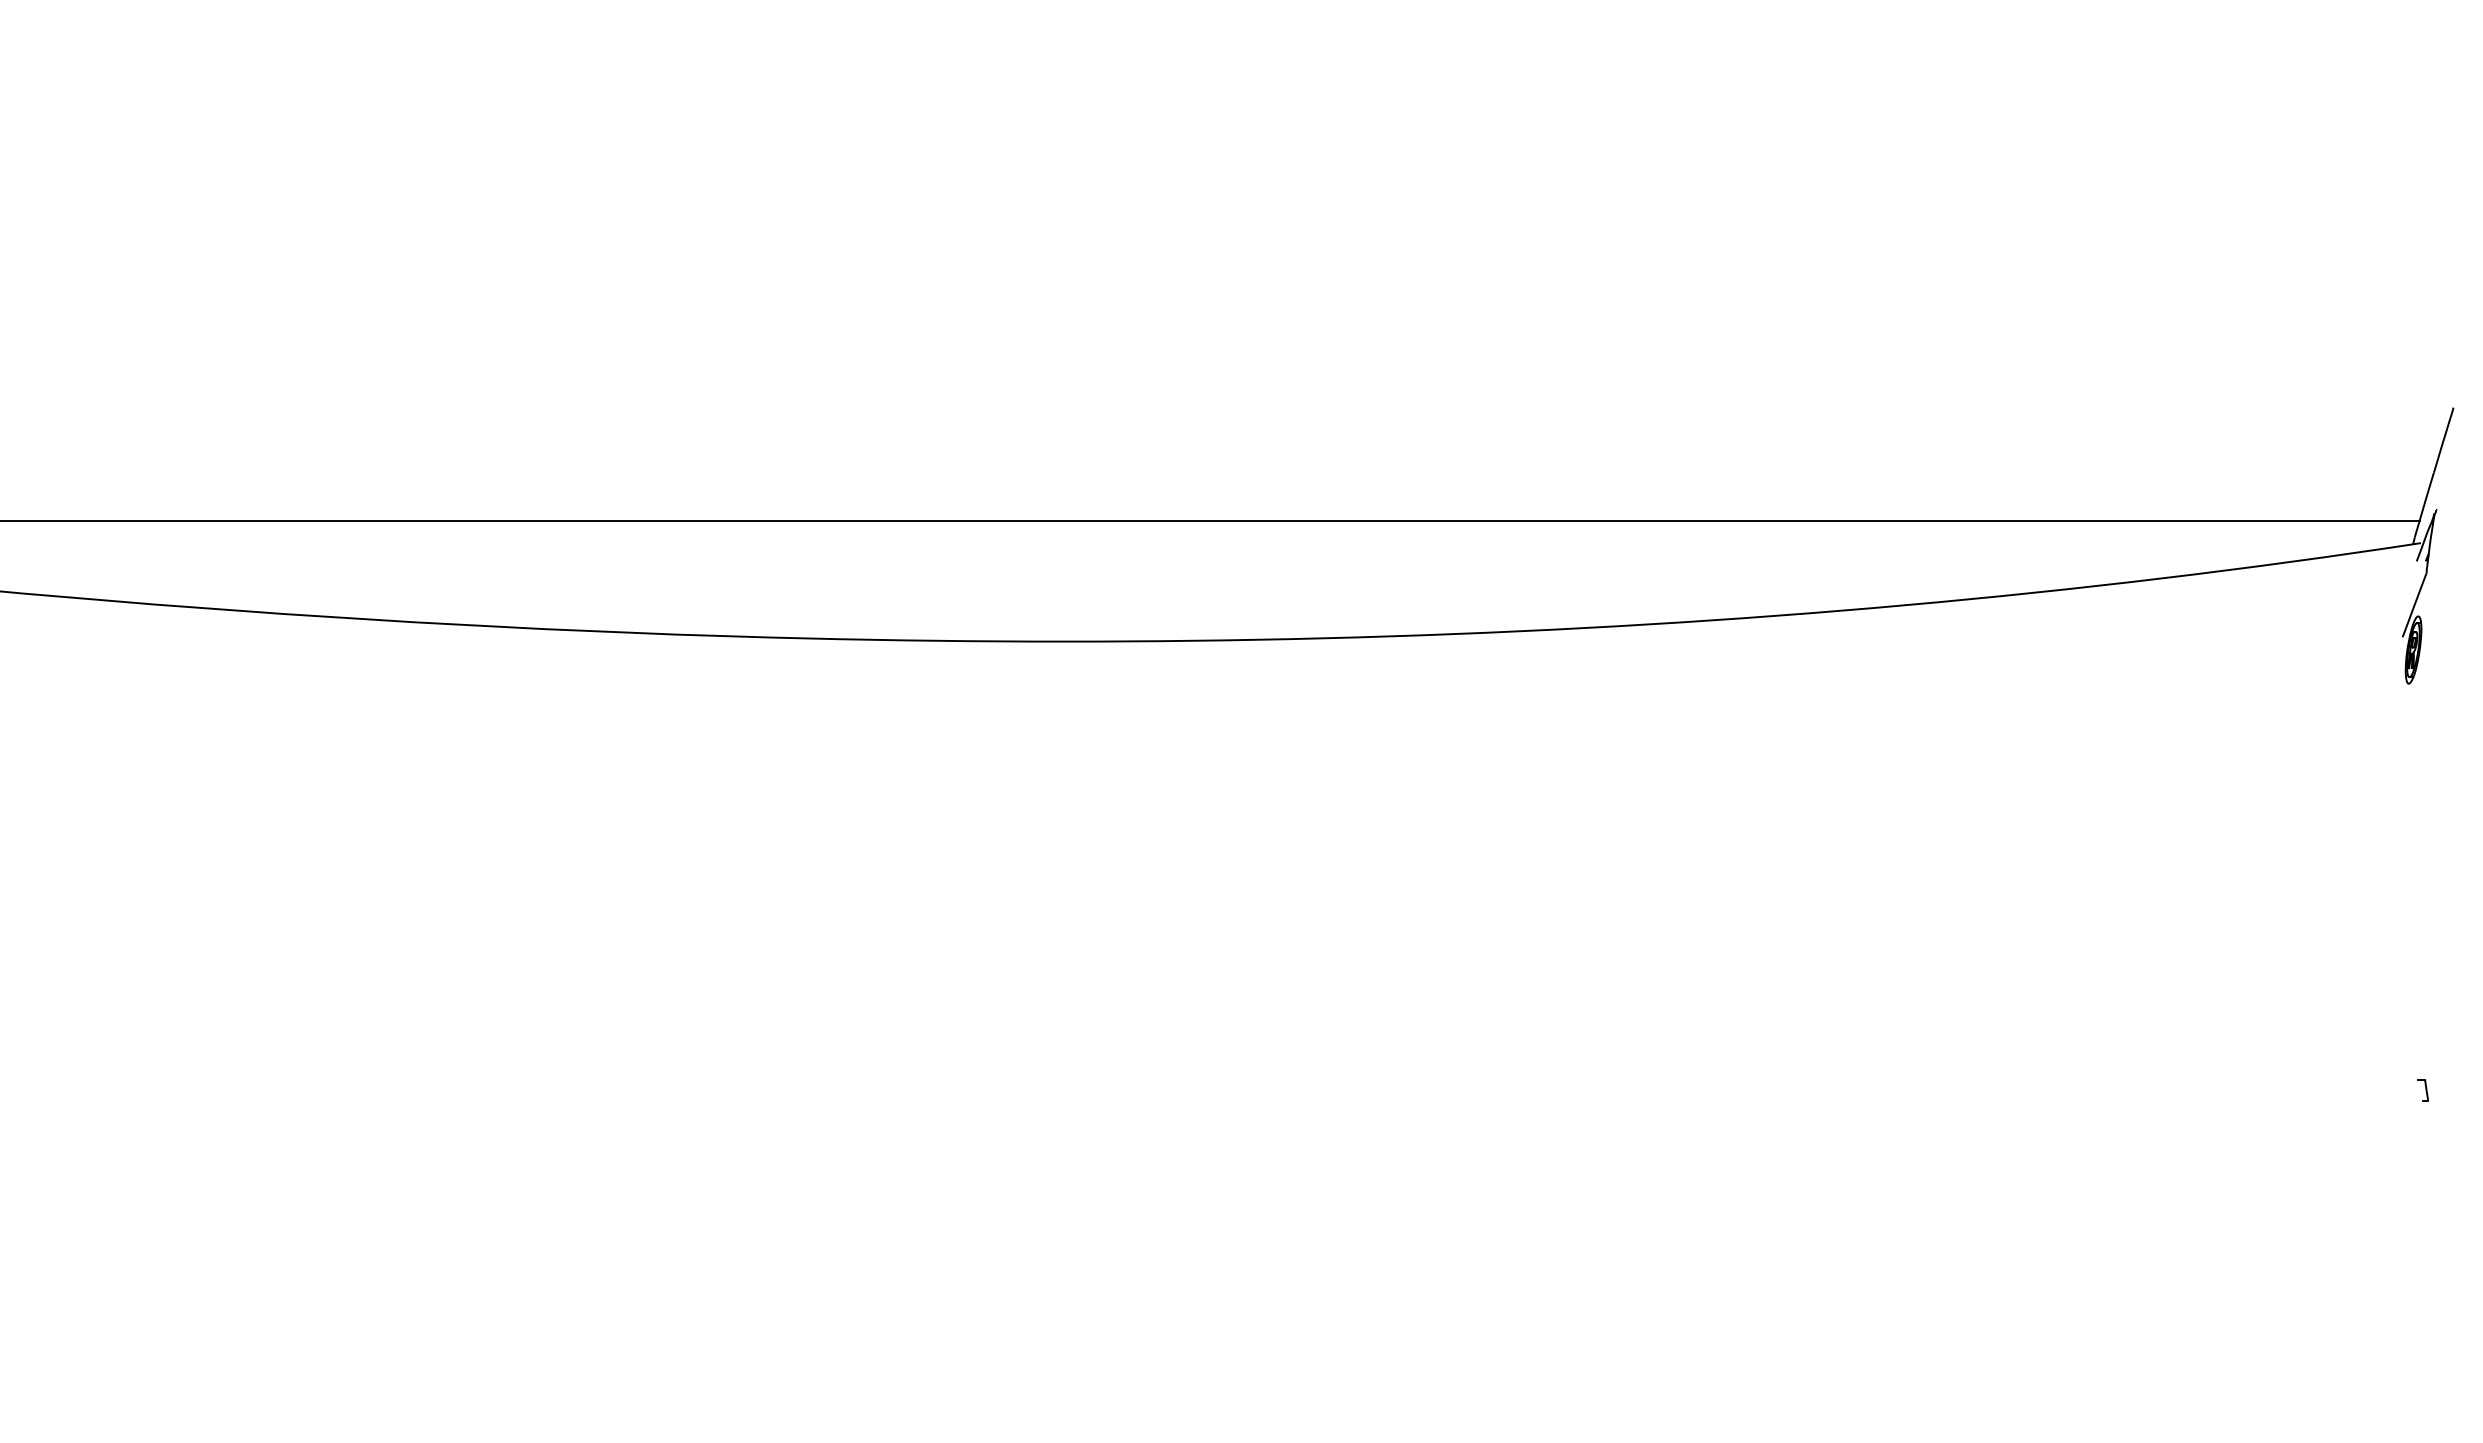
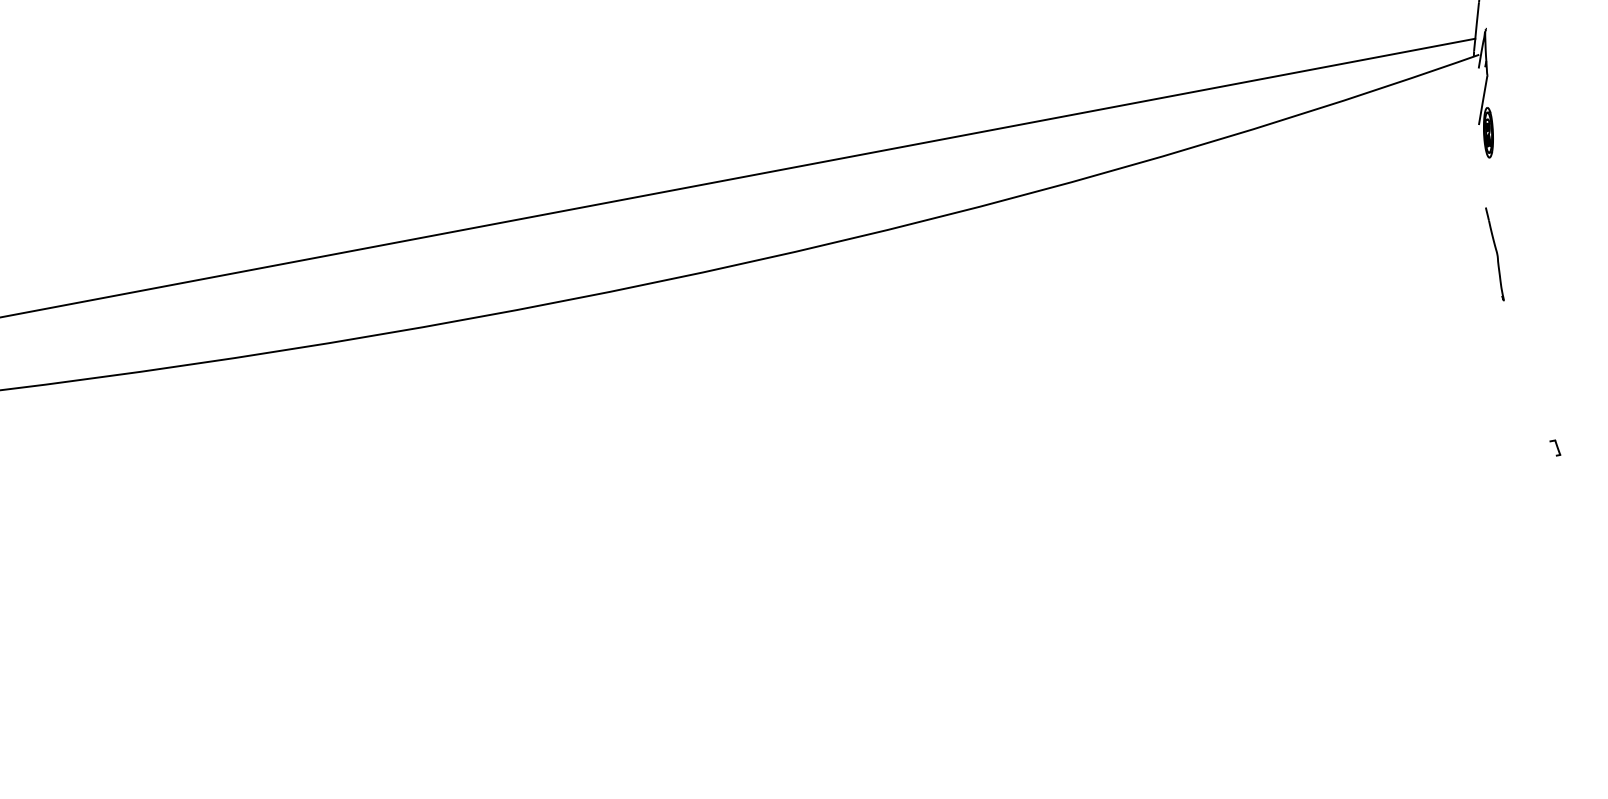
part: (2392, 814) -> (1495, 253), added

